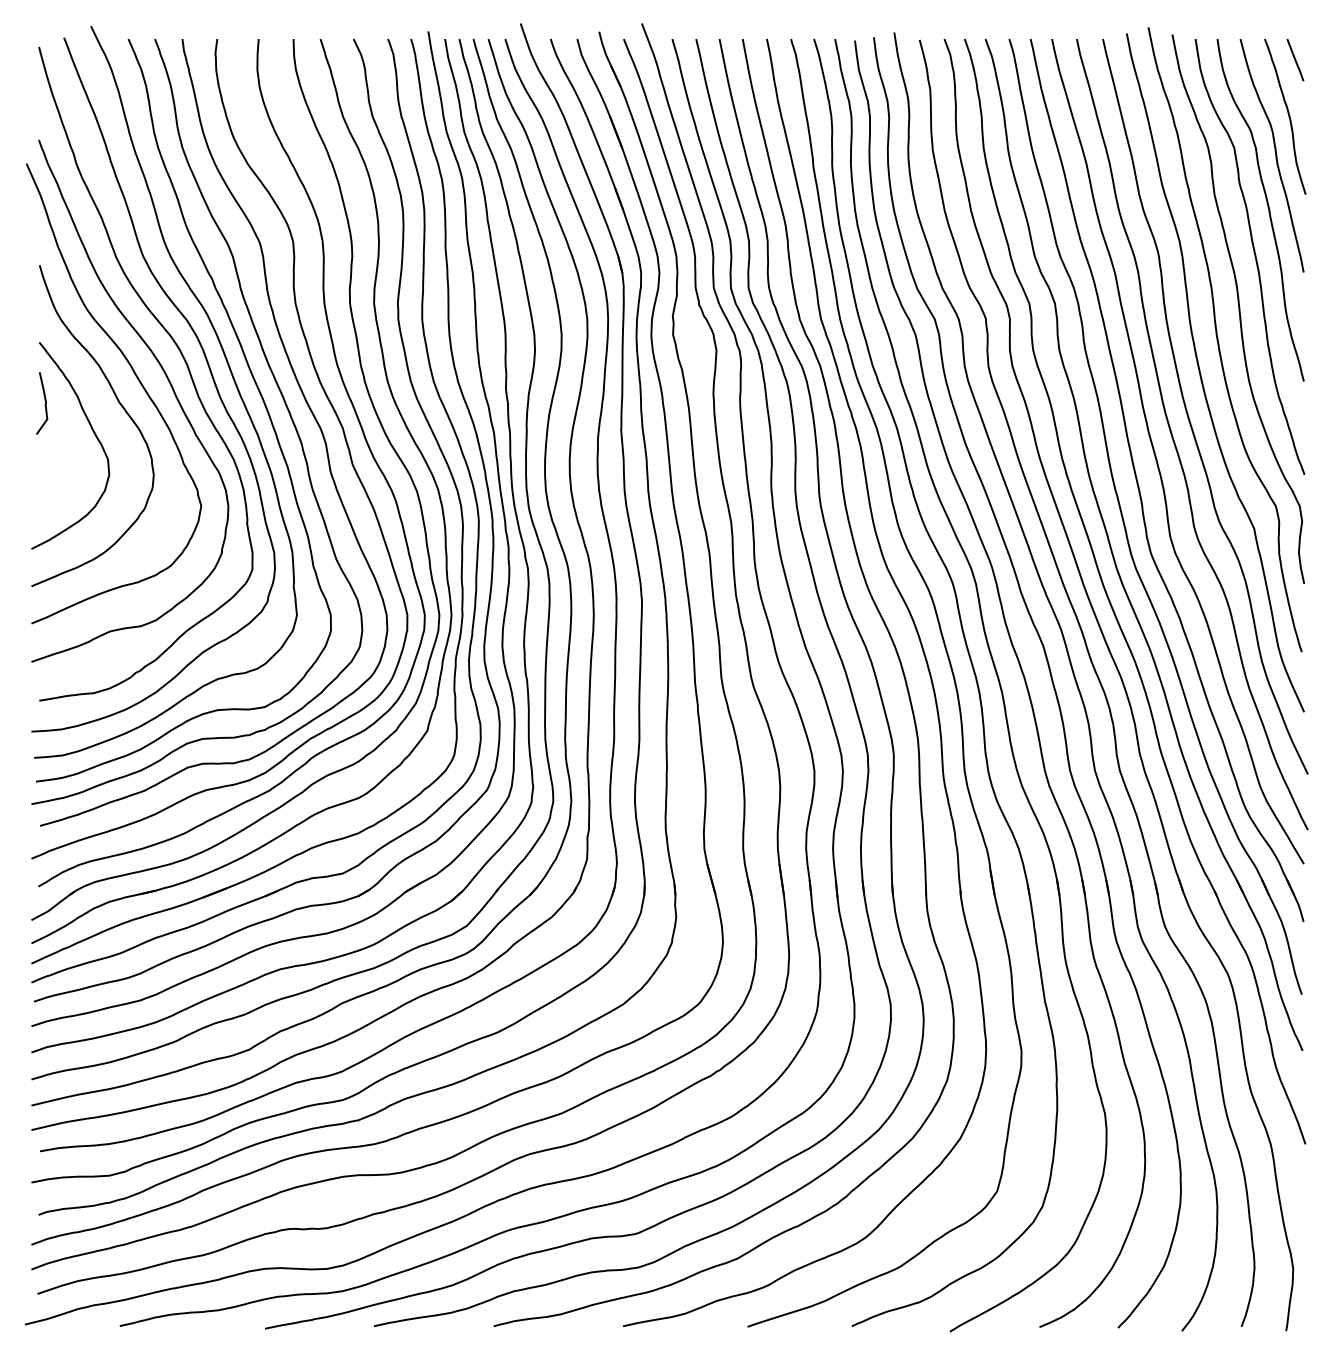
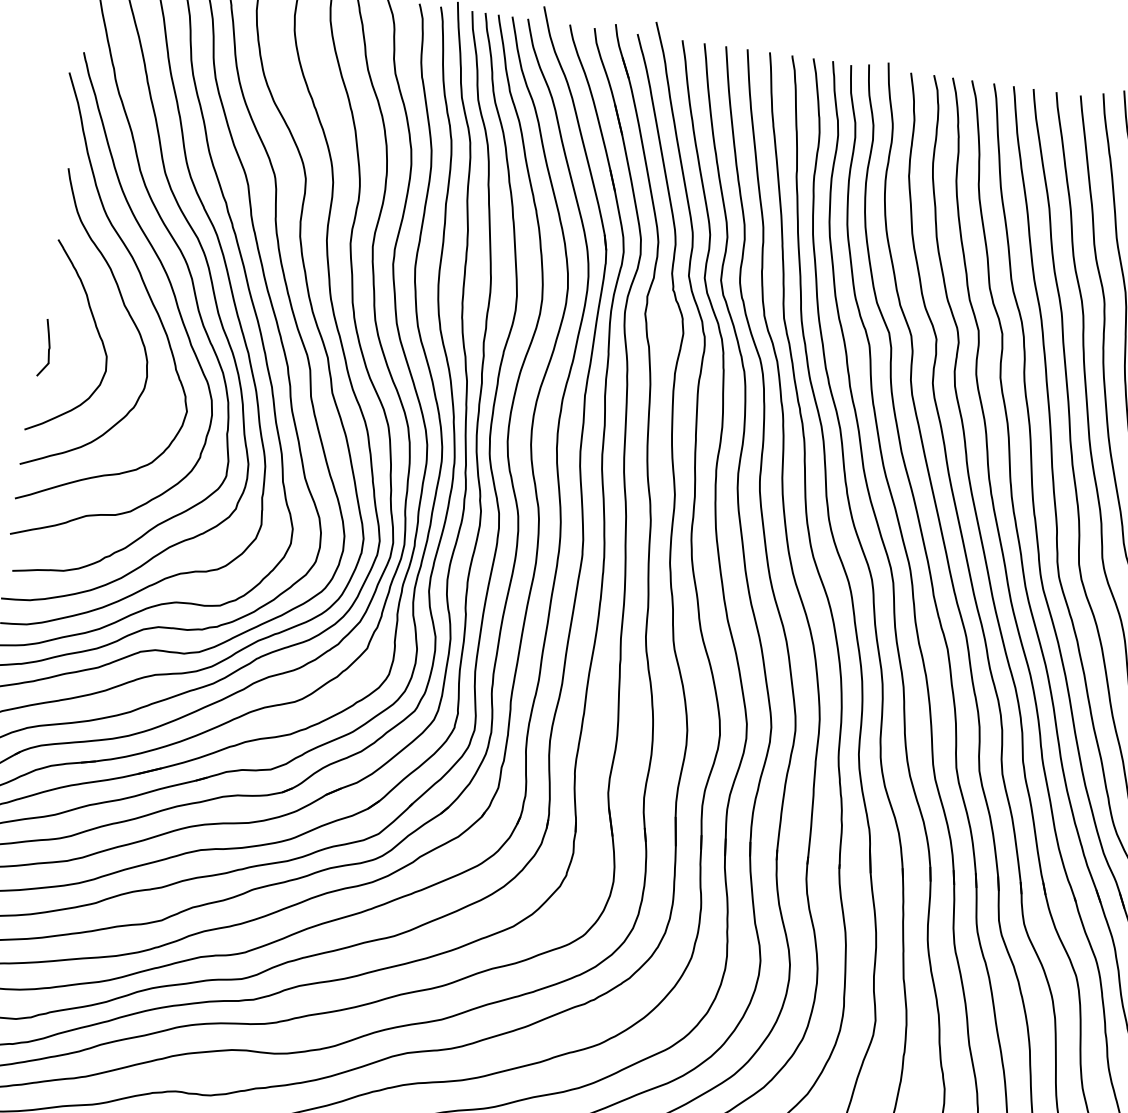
curve: (44, 404) -> (47, 349), moved

